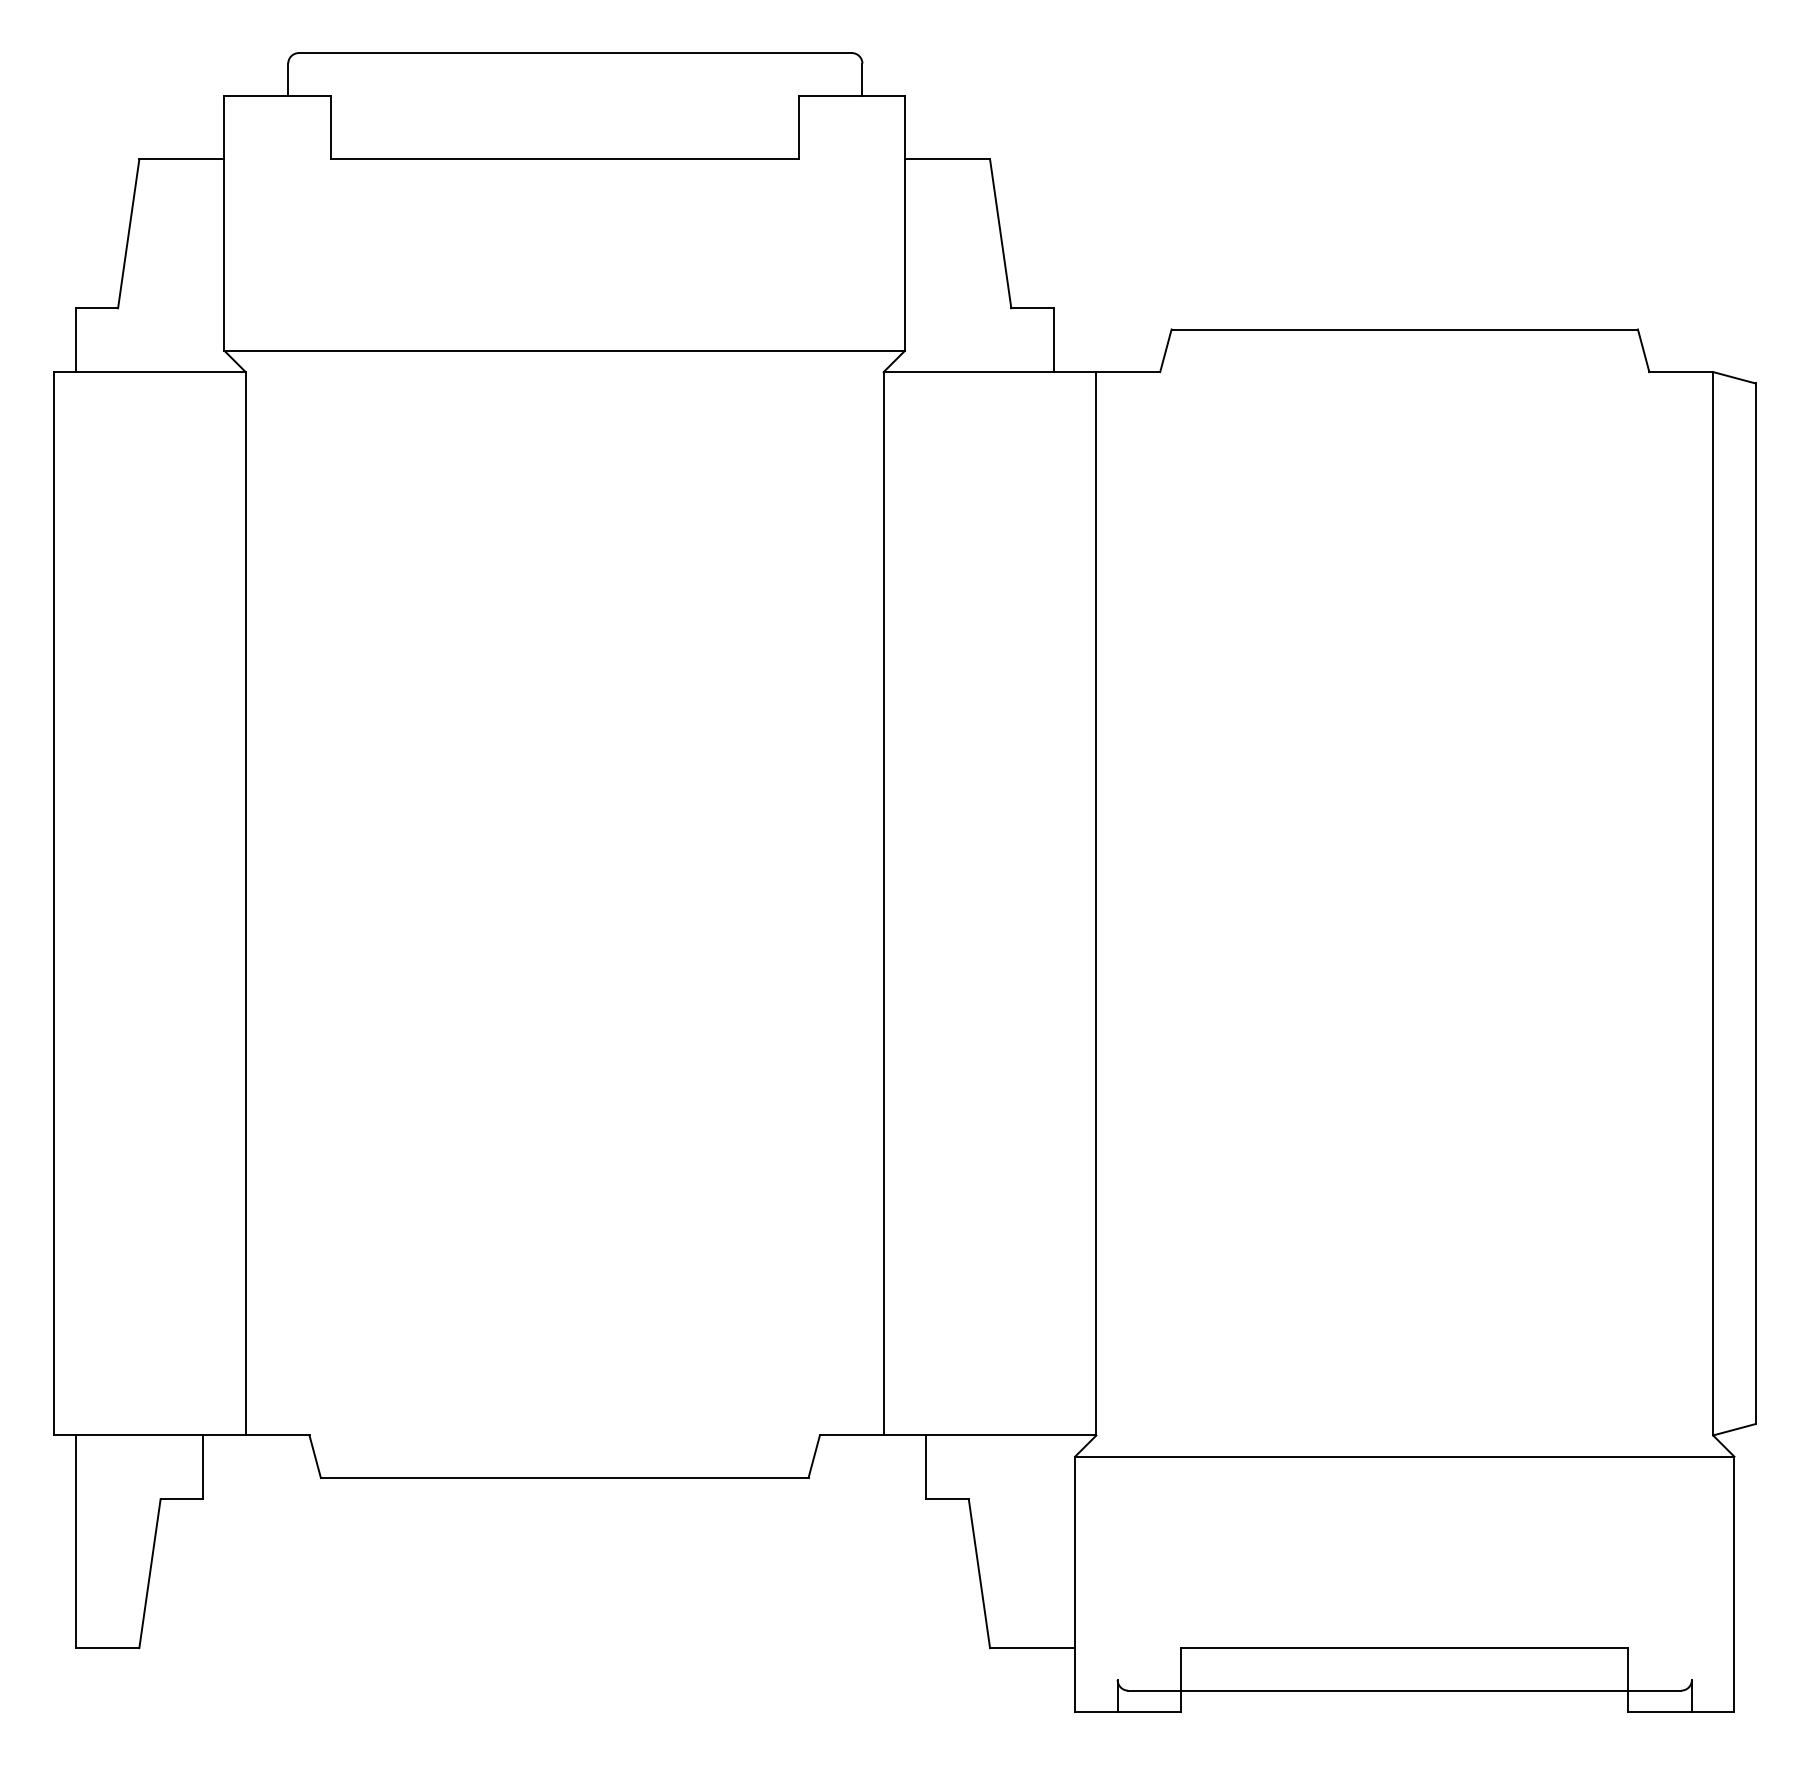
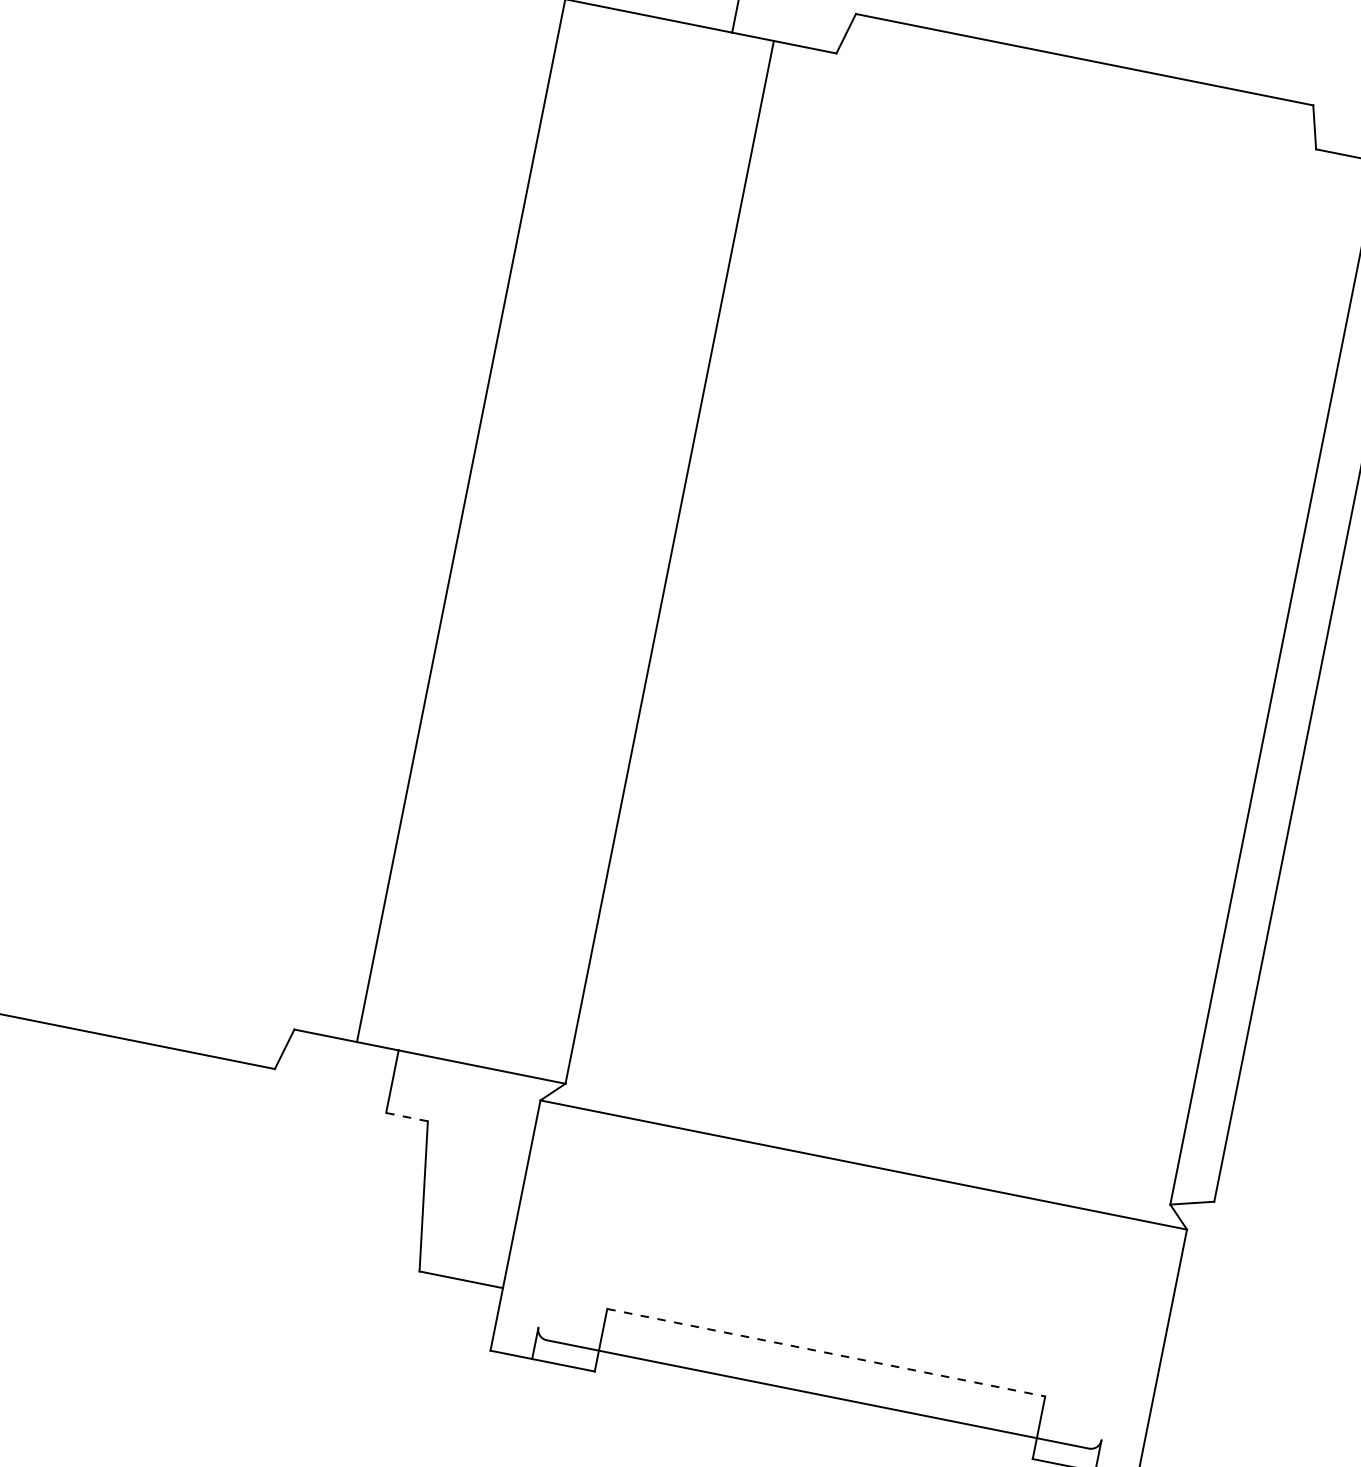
line: (948, 1499) -> (407, 1117), solid -> dashed
line: (1405, 1648) -> (826, 1353), solid -> dashed

